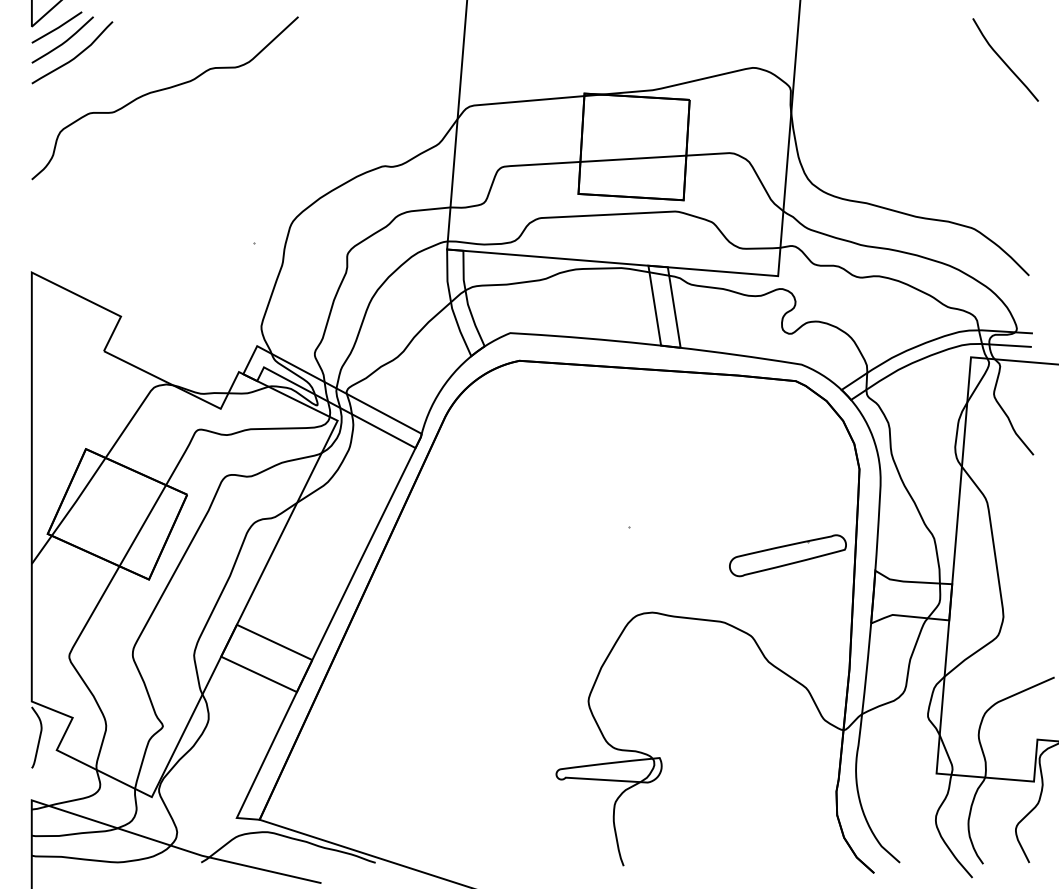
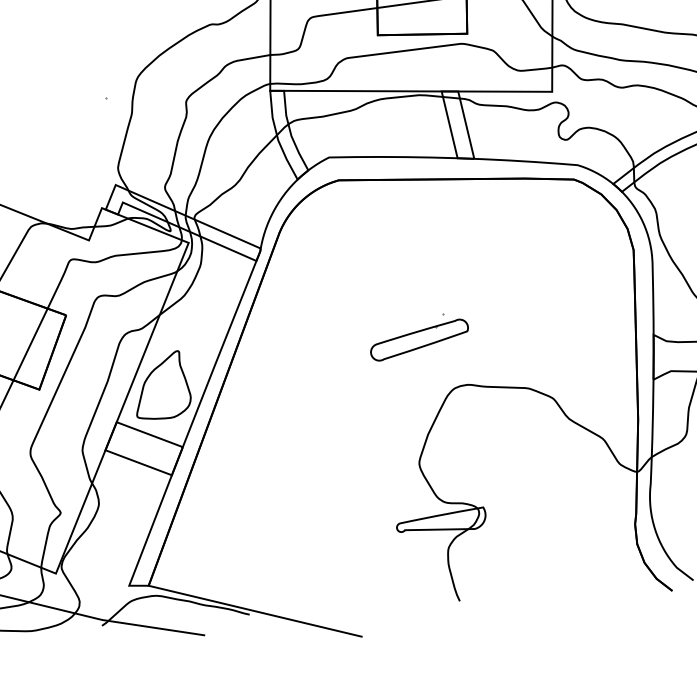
part: (787, 555) -> (419, 339), moved
part: (293, 585) -> (162, 385), added

